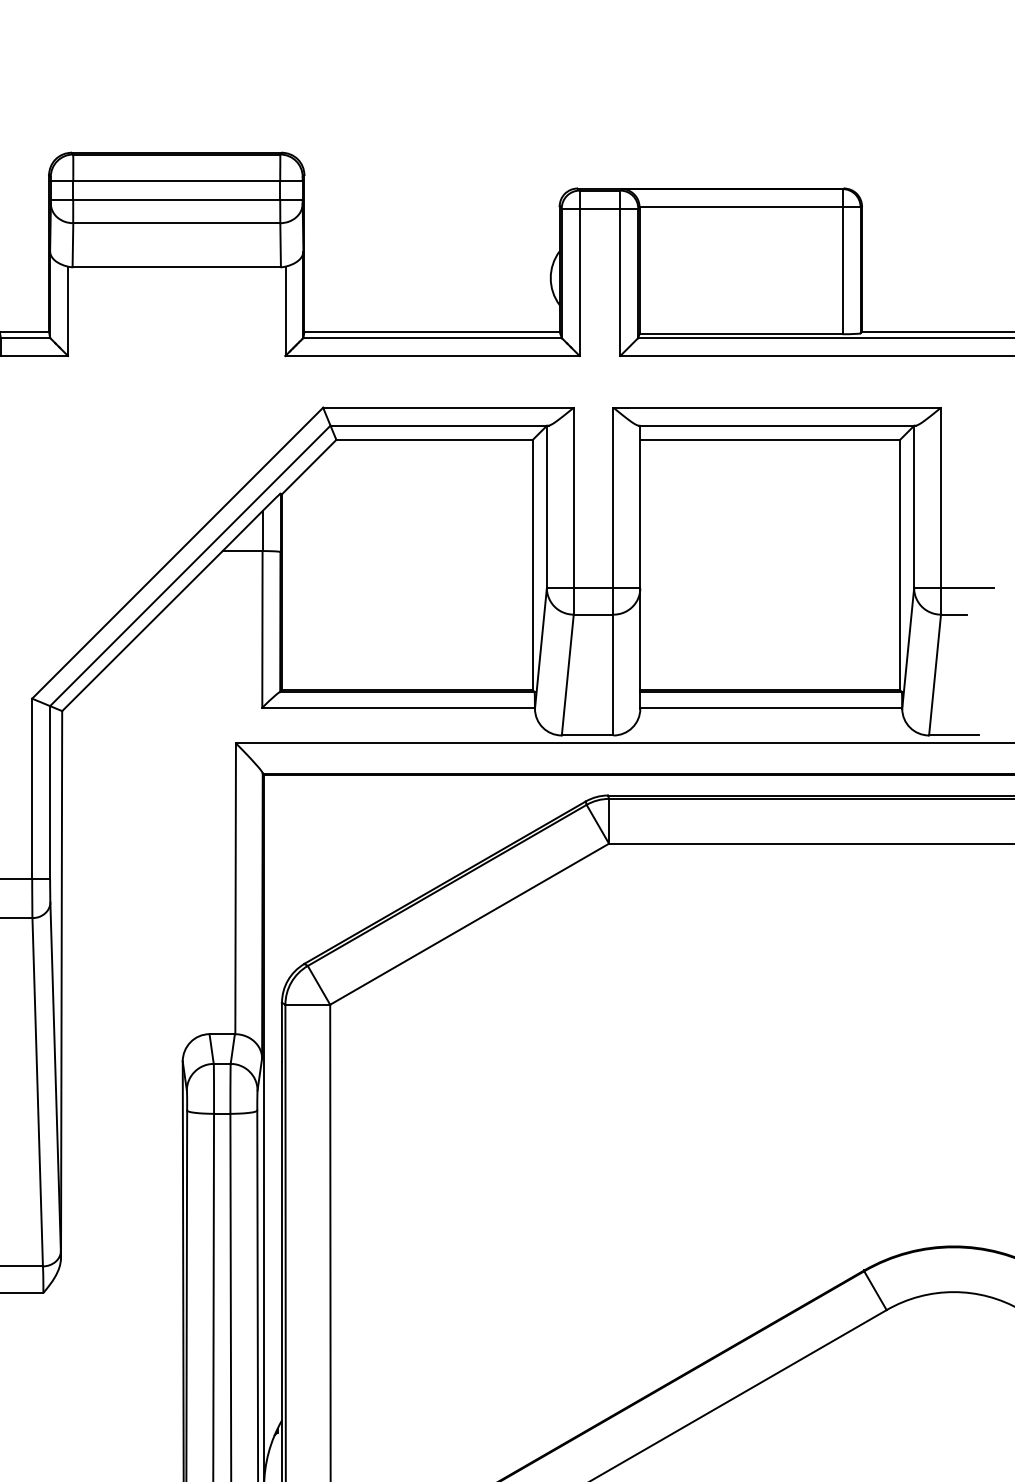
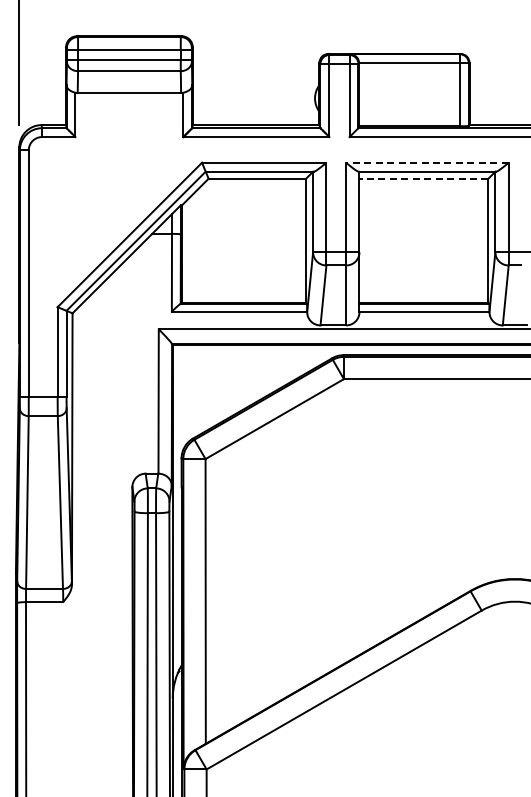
line: (775, 407) -> (426, 162), solid -> dashed
line: (769, 439) -> (423, 178), solid -> dashed

